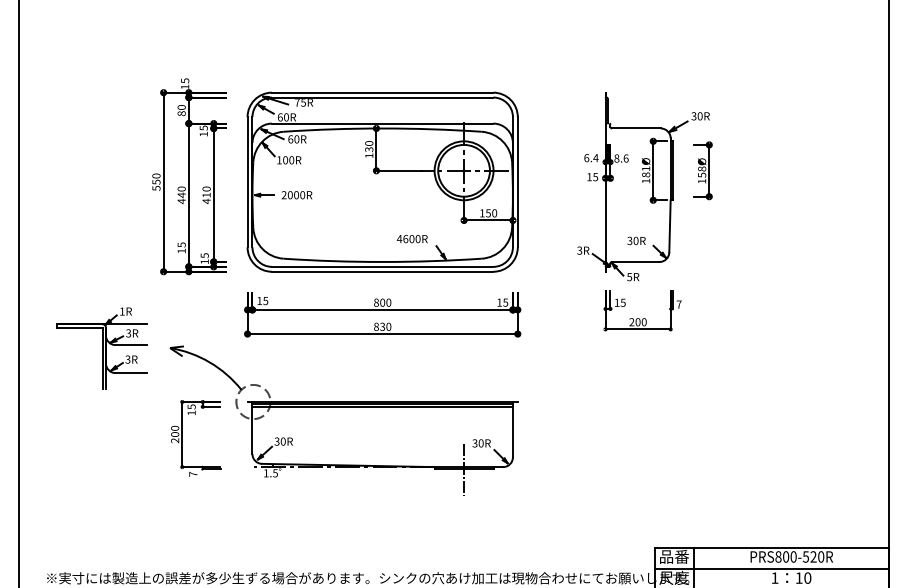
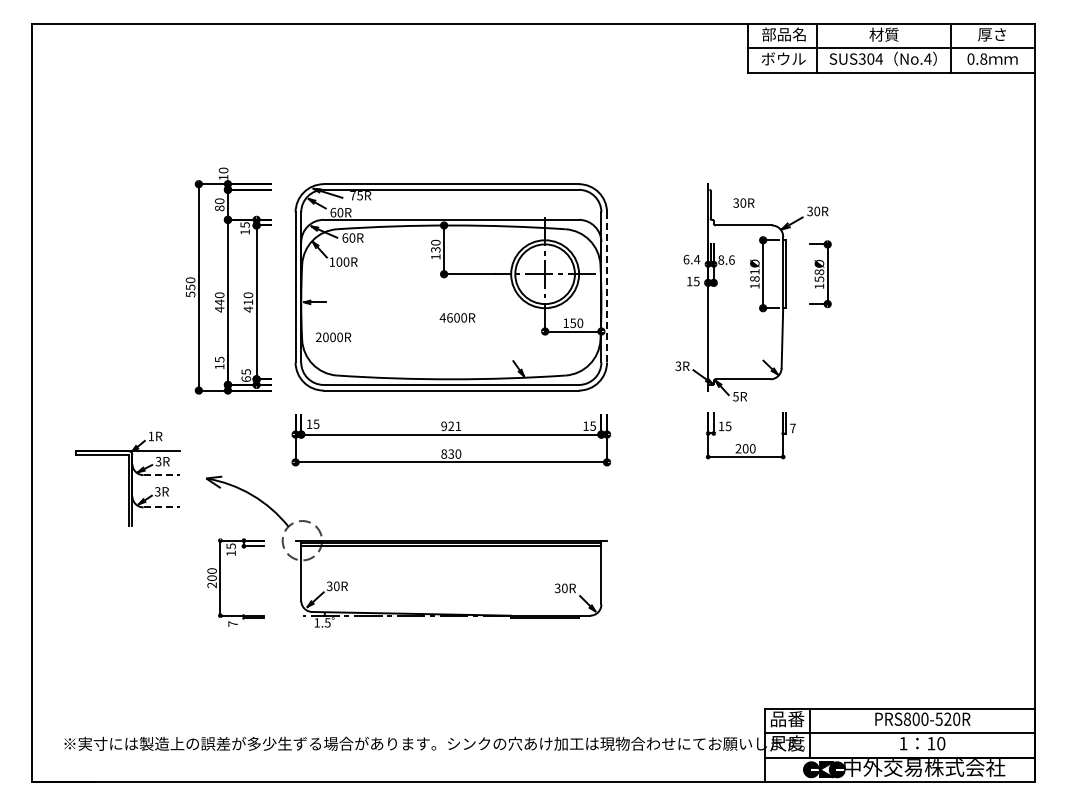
text: (185, 80) -> (223, 170), 15 -> 10
line: (518, 182) -> (607, 287), solid -> dashed
text: (296, 195) -> (333, 337), moved
text: (412, 238) -> (457, 317), moved
text: (636, 240) -> (743, 202), moved
text: (204, 261) -> (246, 378), 15 -> 65
text: (382, 302) -> (451, 426), 800 -> 921
line: (132, 345) -> (162, 475), solid -> dashed
line: (132, 373) -> (162, 507), solid -> dashed
line: (464, 469) -> (545, 618), removed

